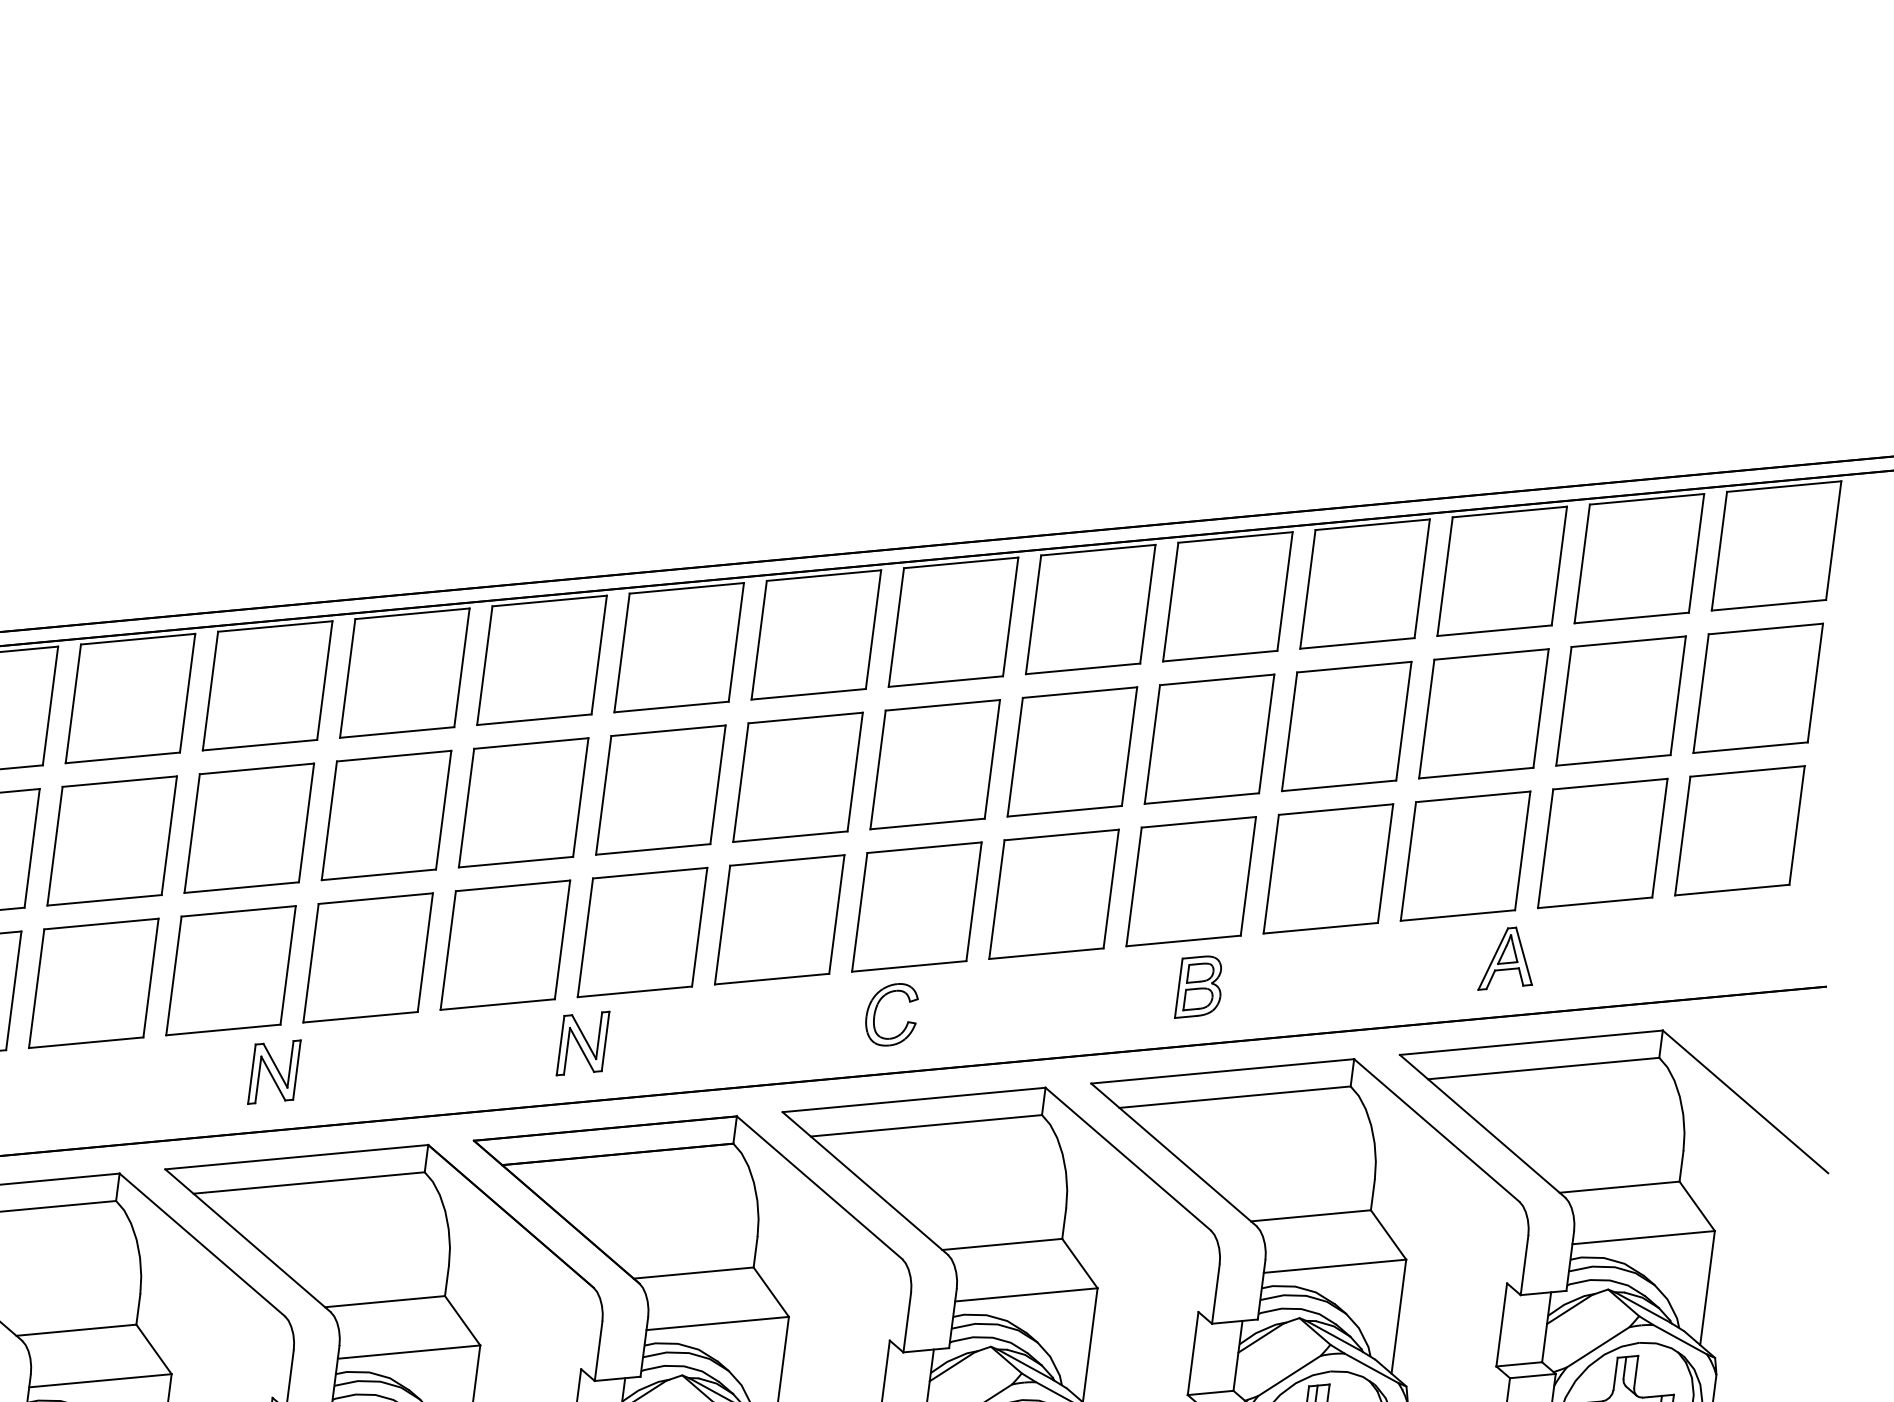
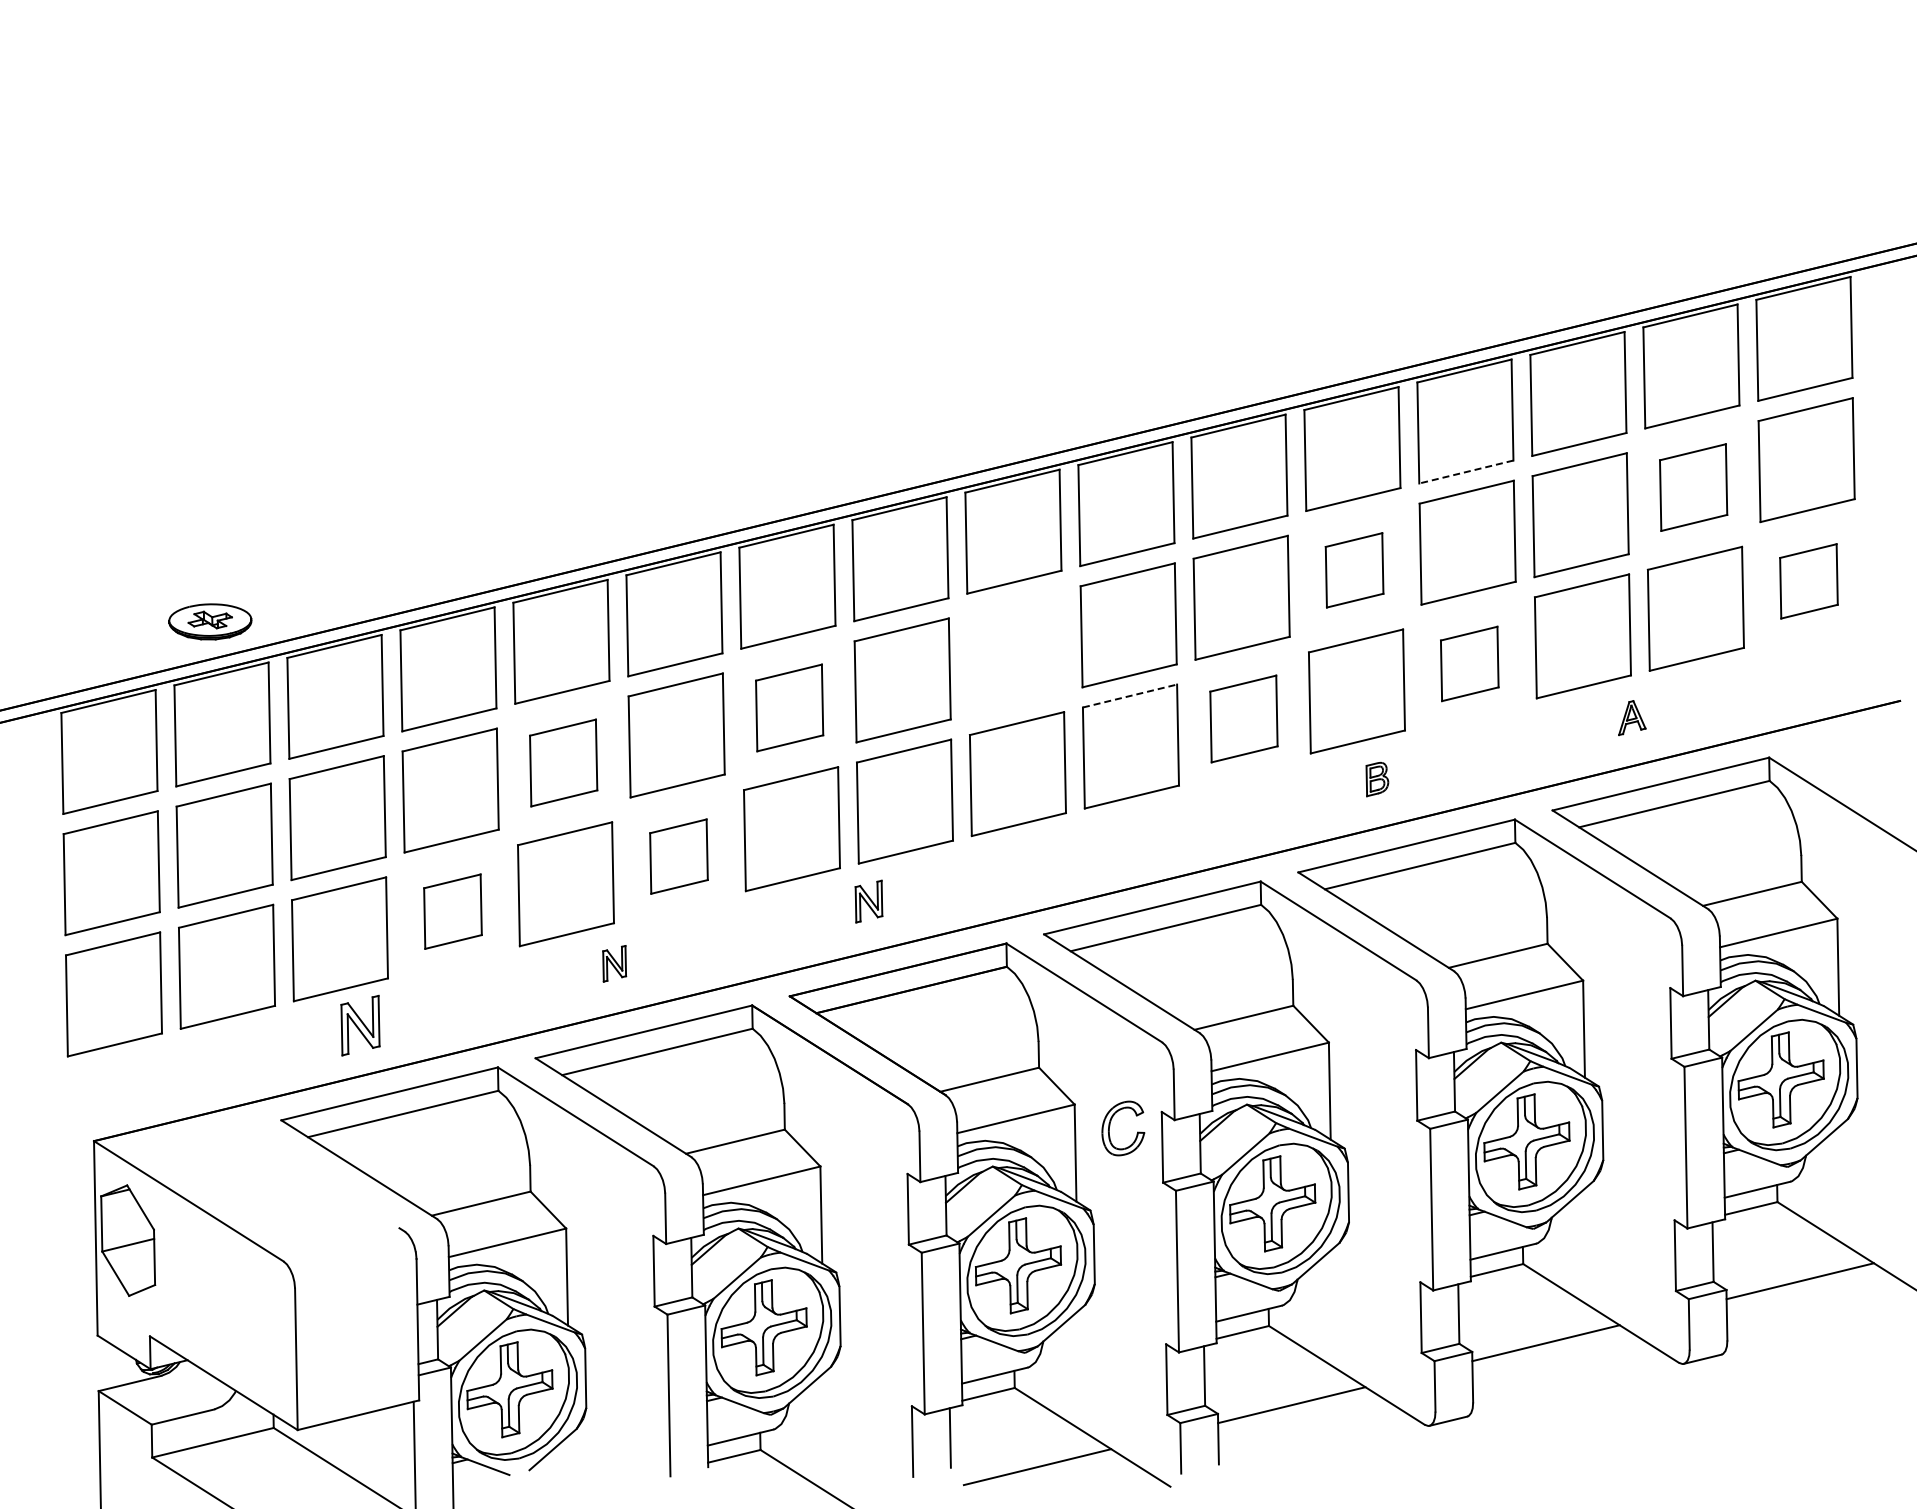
line: (1356, 643) -> (1465, 472), solid -> dashed
part: (1620, 700) -> (1693, 487), size x0.7
part: (1209, 739) -> (1354, 570), size x0.6
part: (797, 776) -> (1015, 652), removed
part: (523, 802) -> (789, 707), size x0.7
part: (249, 827) -> (563, 762), size x0.7
part: (1739, 830) -> (1808, 581), size x0.6
line: (925, 847) -> (1130, 695), solid -> dashed
part: (1327, 868) -> (1469, 663), size x0.6
part: (1053, 893) -> (1243, 718), size x0.7
part: (367, 957) -> (678, 856), size x0.6
part: (1509, 959) -> (1632, 717), size x0.6
part: (93, 982) -> (452, 911), size x0.6
part: (1200, 988) -> (1377, 779), size x0.6
part: (877, 1010) -> (1110, 1126), moved
part: (582, 1043) -> (868, 901), size x0.7
part: (274, 1071) -> (614, 963), size x0.6

